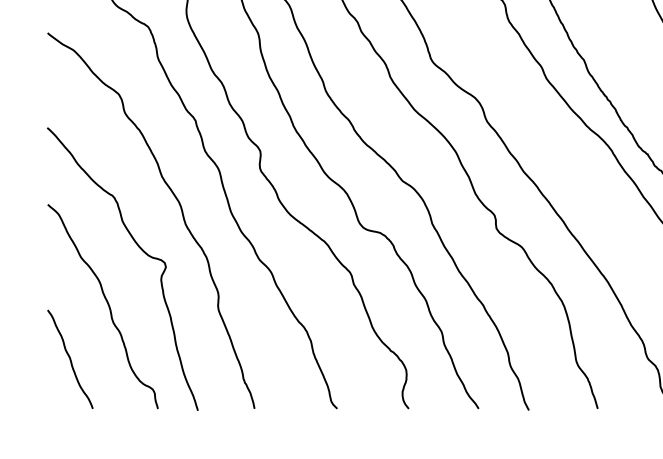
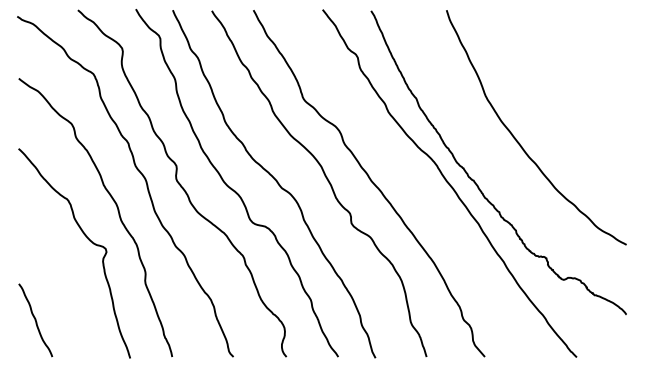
curve: (106, 304) -> (62, 279), removed

